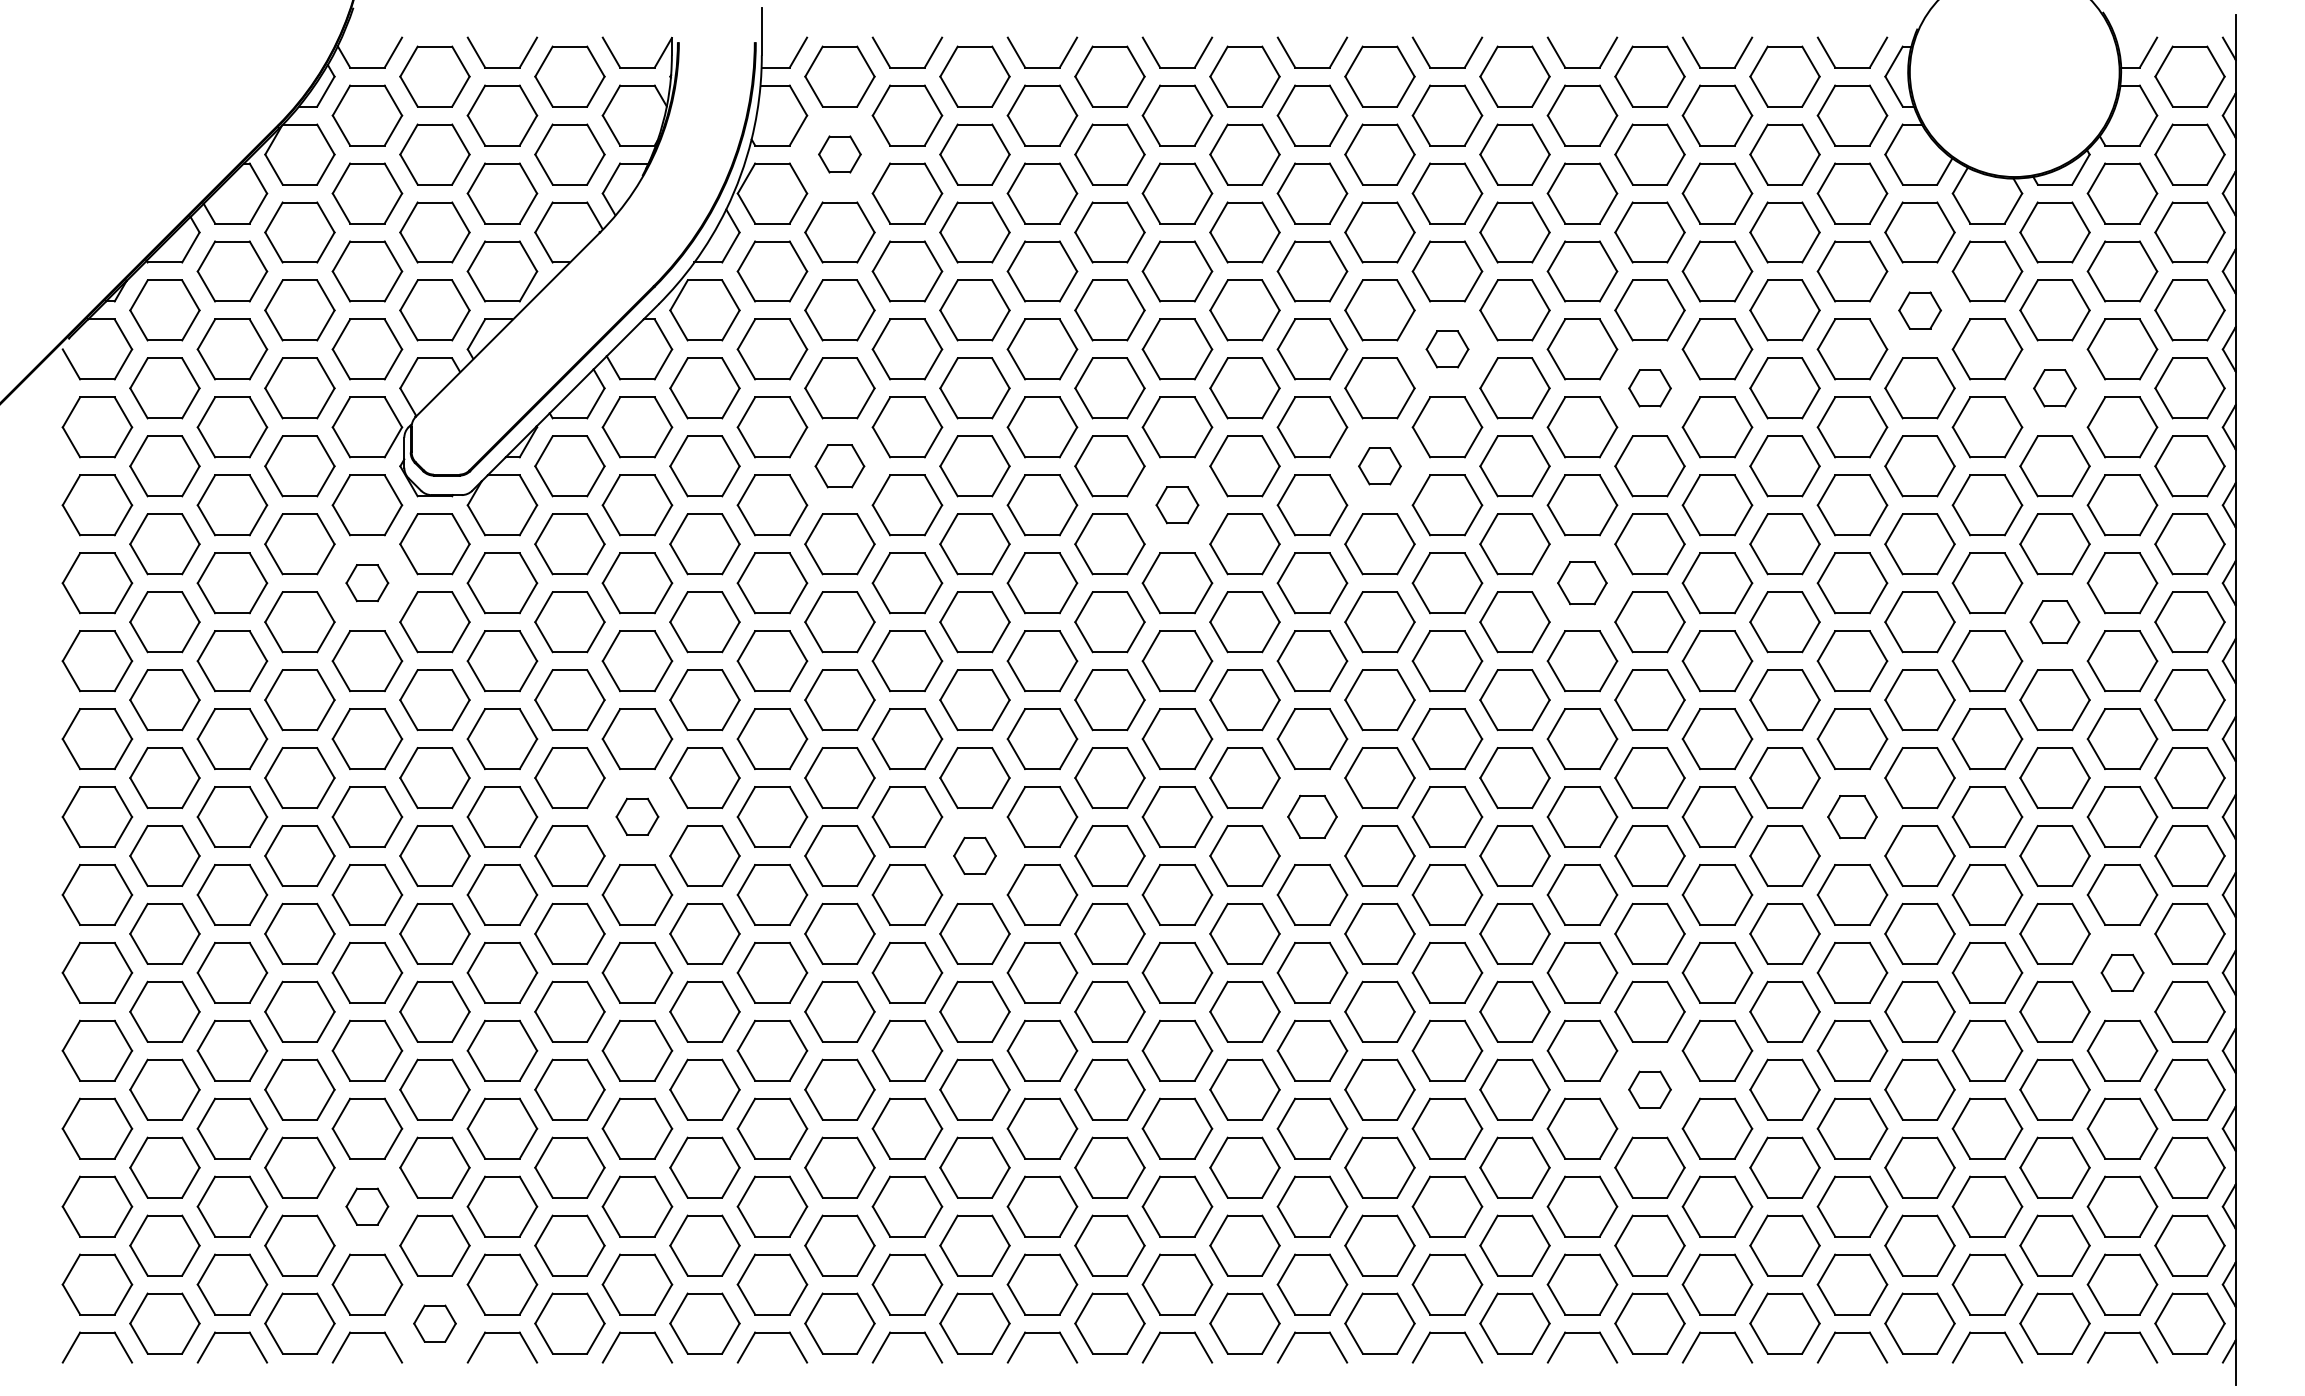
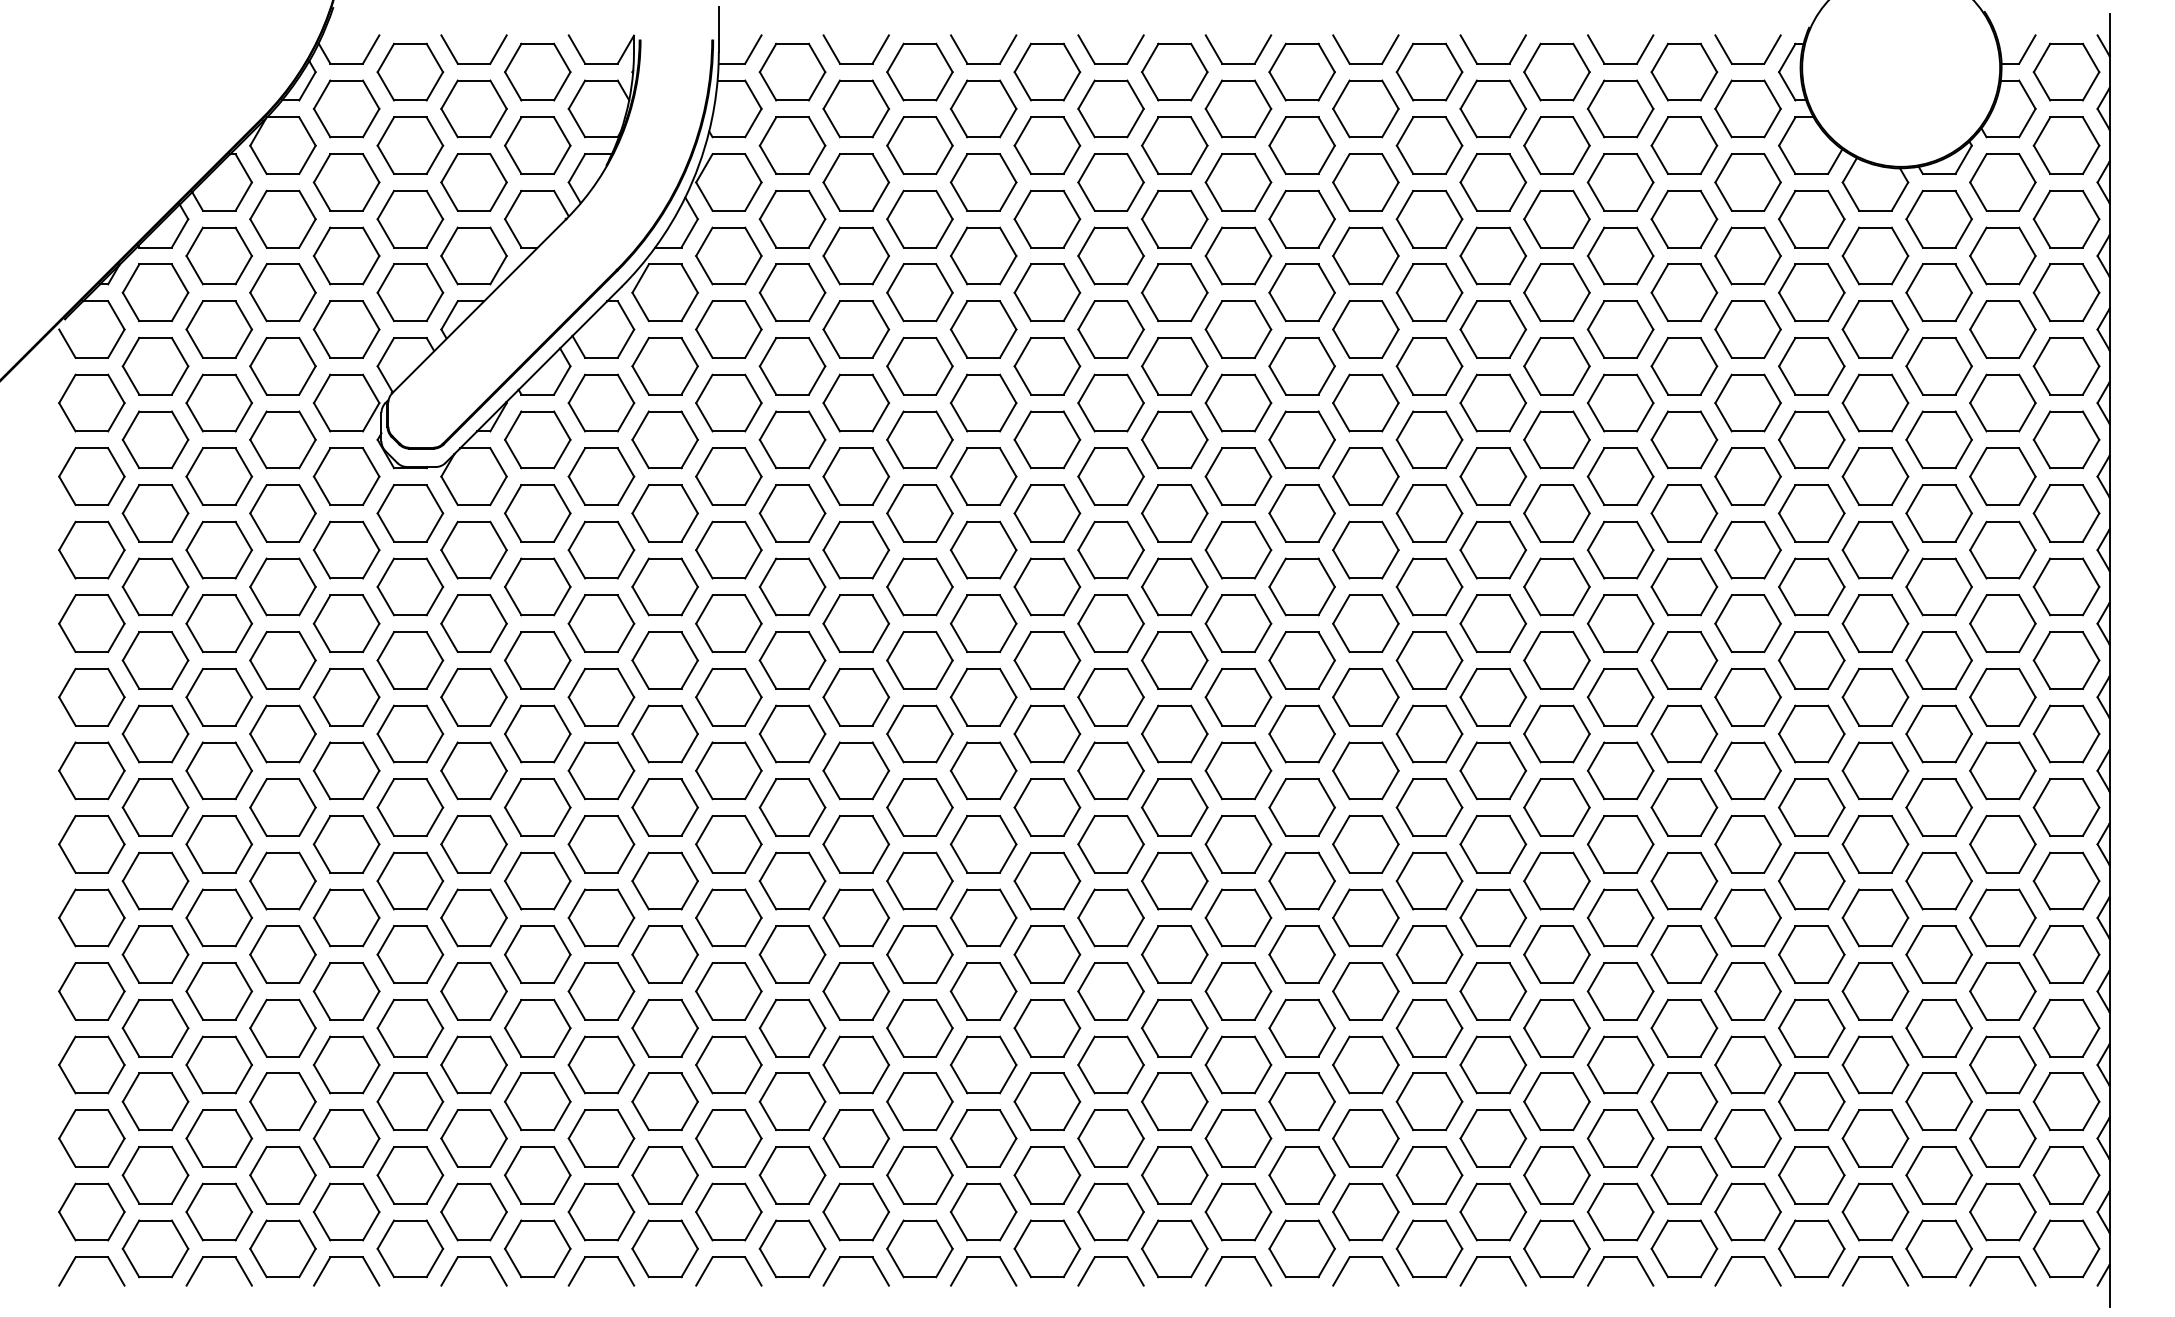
part: (839, 154) -> (792, 145), size x1.67
part: (1919, 310) -> (1811, 292), size x1.67
part: (1447, 349) -> (1365, 329), size x1.67
part: (1649, 388) -> (1556, 366), size x1.67
part: (2054, 388) -> (1938, 366), size x1.67
part: (839, 465) -> (792, 439), size x1.43
part: (1379, 465) -> (1301, 439), size x1.67
part: (1176, 505) -> (1110, 476), size x1.67
part: (367, 582) -> (346, 549), size x1.67
part: (1581, 582) -> (1492, 549), size x1.43
part: (2054, 621) -> (1938, 586), size x1.43
part: (637, 816) -> (601, 770), size x1.67
part: (1312, 816) -> (1238, 770), size x1.43
part: (1851, 816) -> (1747, 770), size x1.43
part: (974, 855) -> (919, 807), size x1.67
part: (2122, 972) -> (2002, 917), size x1.67
part: (1649, 1089) -> (1556, 1027), size x1.67
part: (367, 1206) -> (346, 1138), size x1.67
part: (435, 1323) -> (410, 1248), size x1.67

